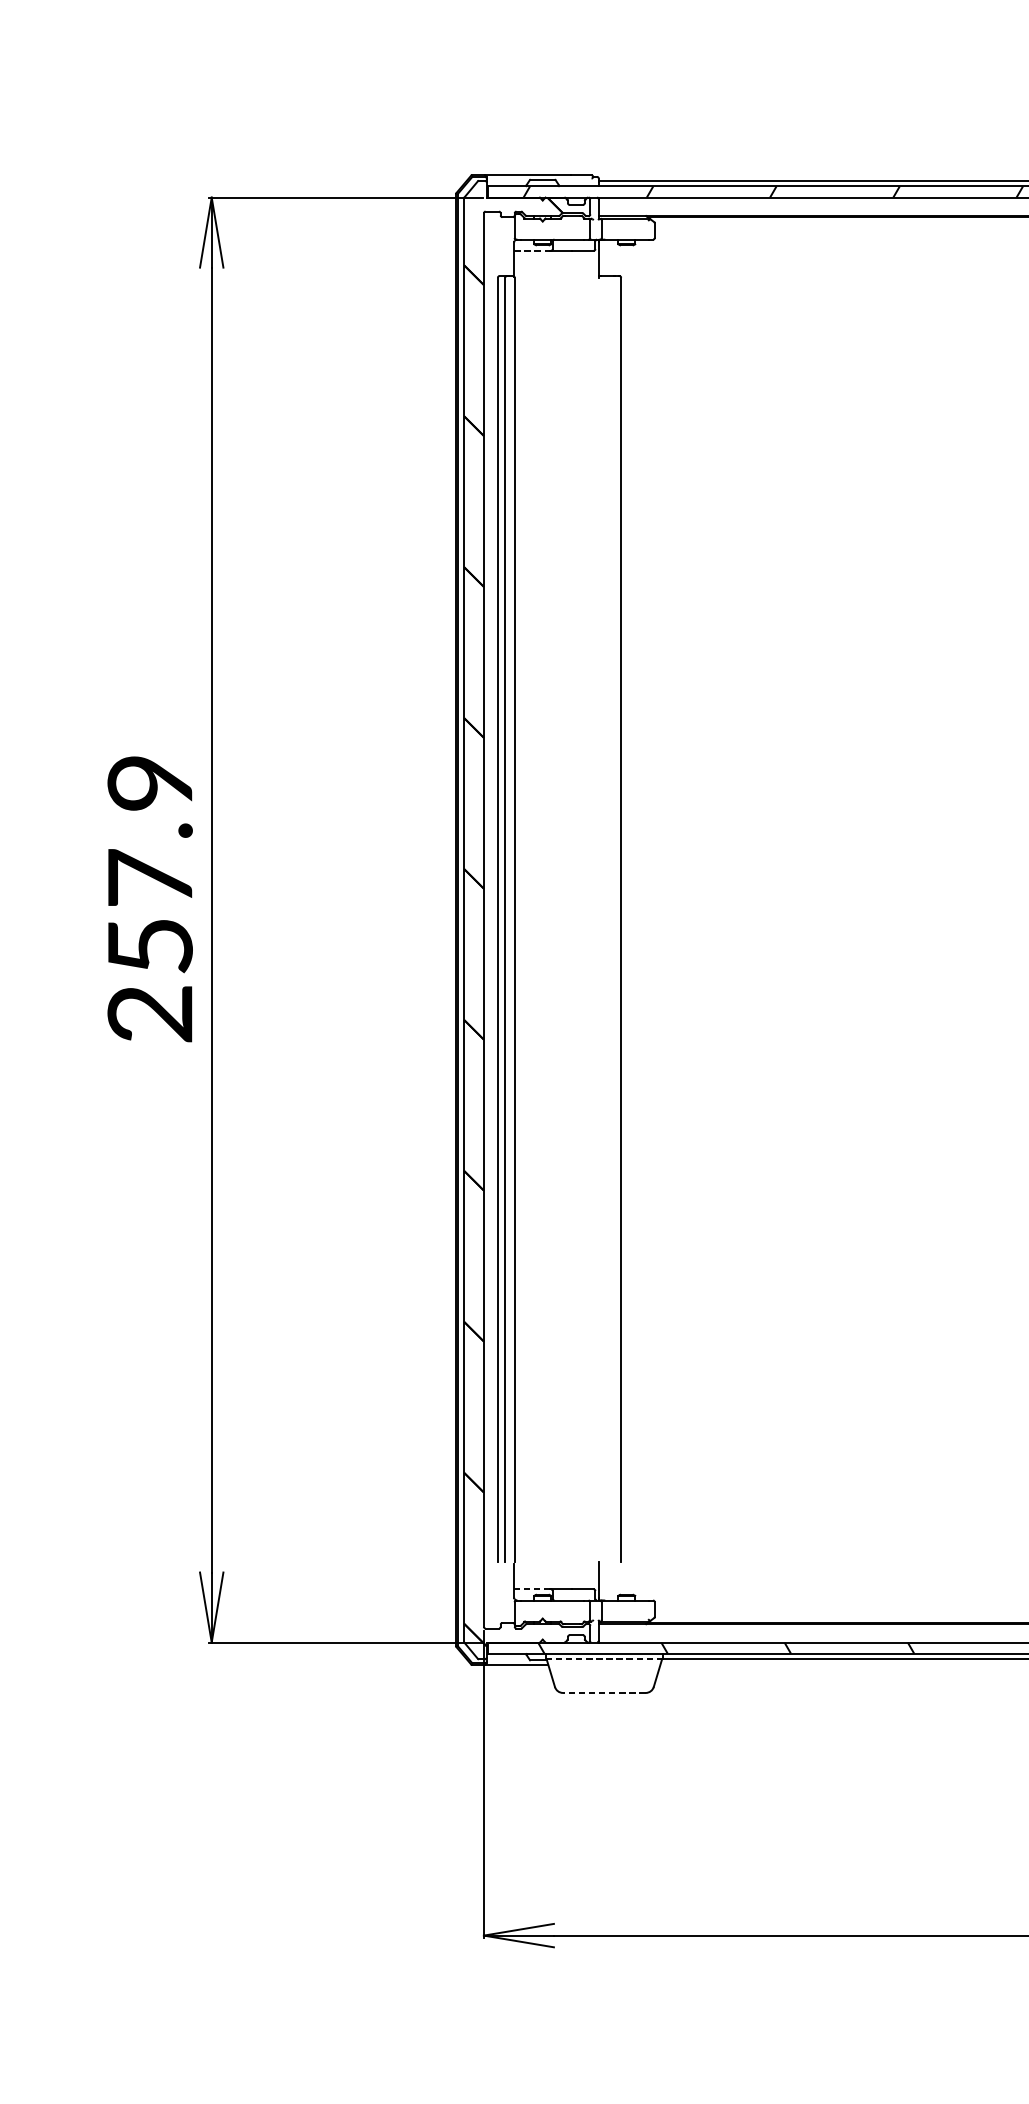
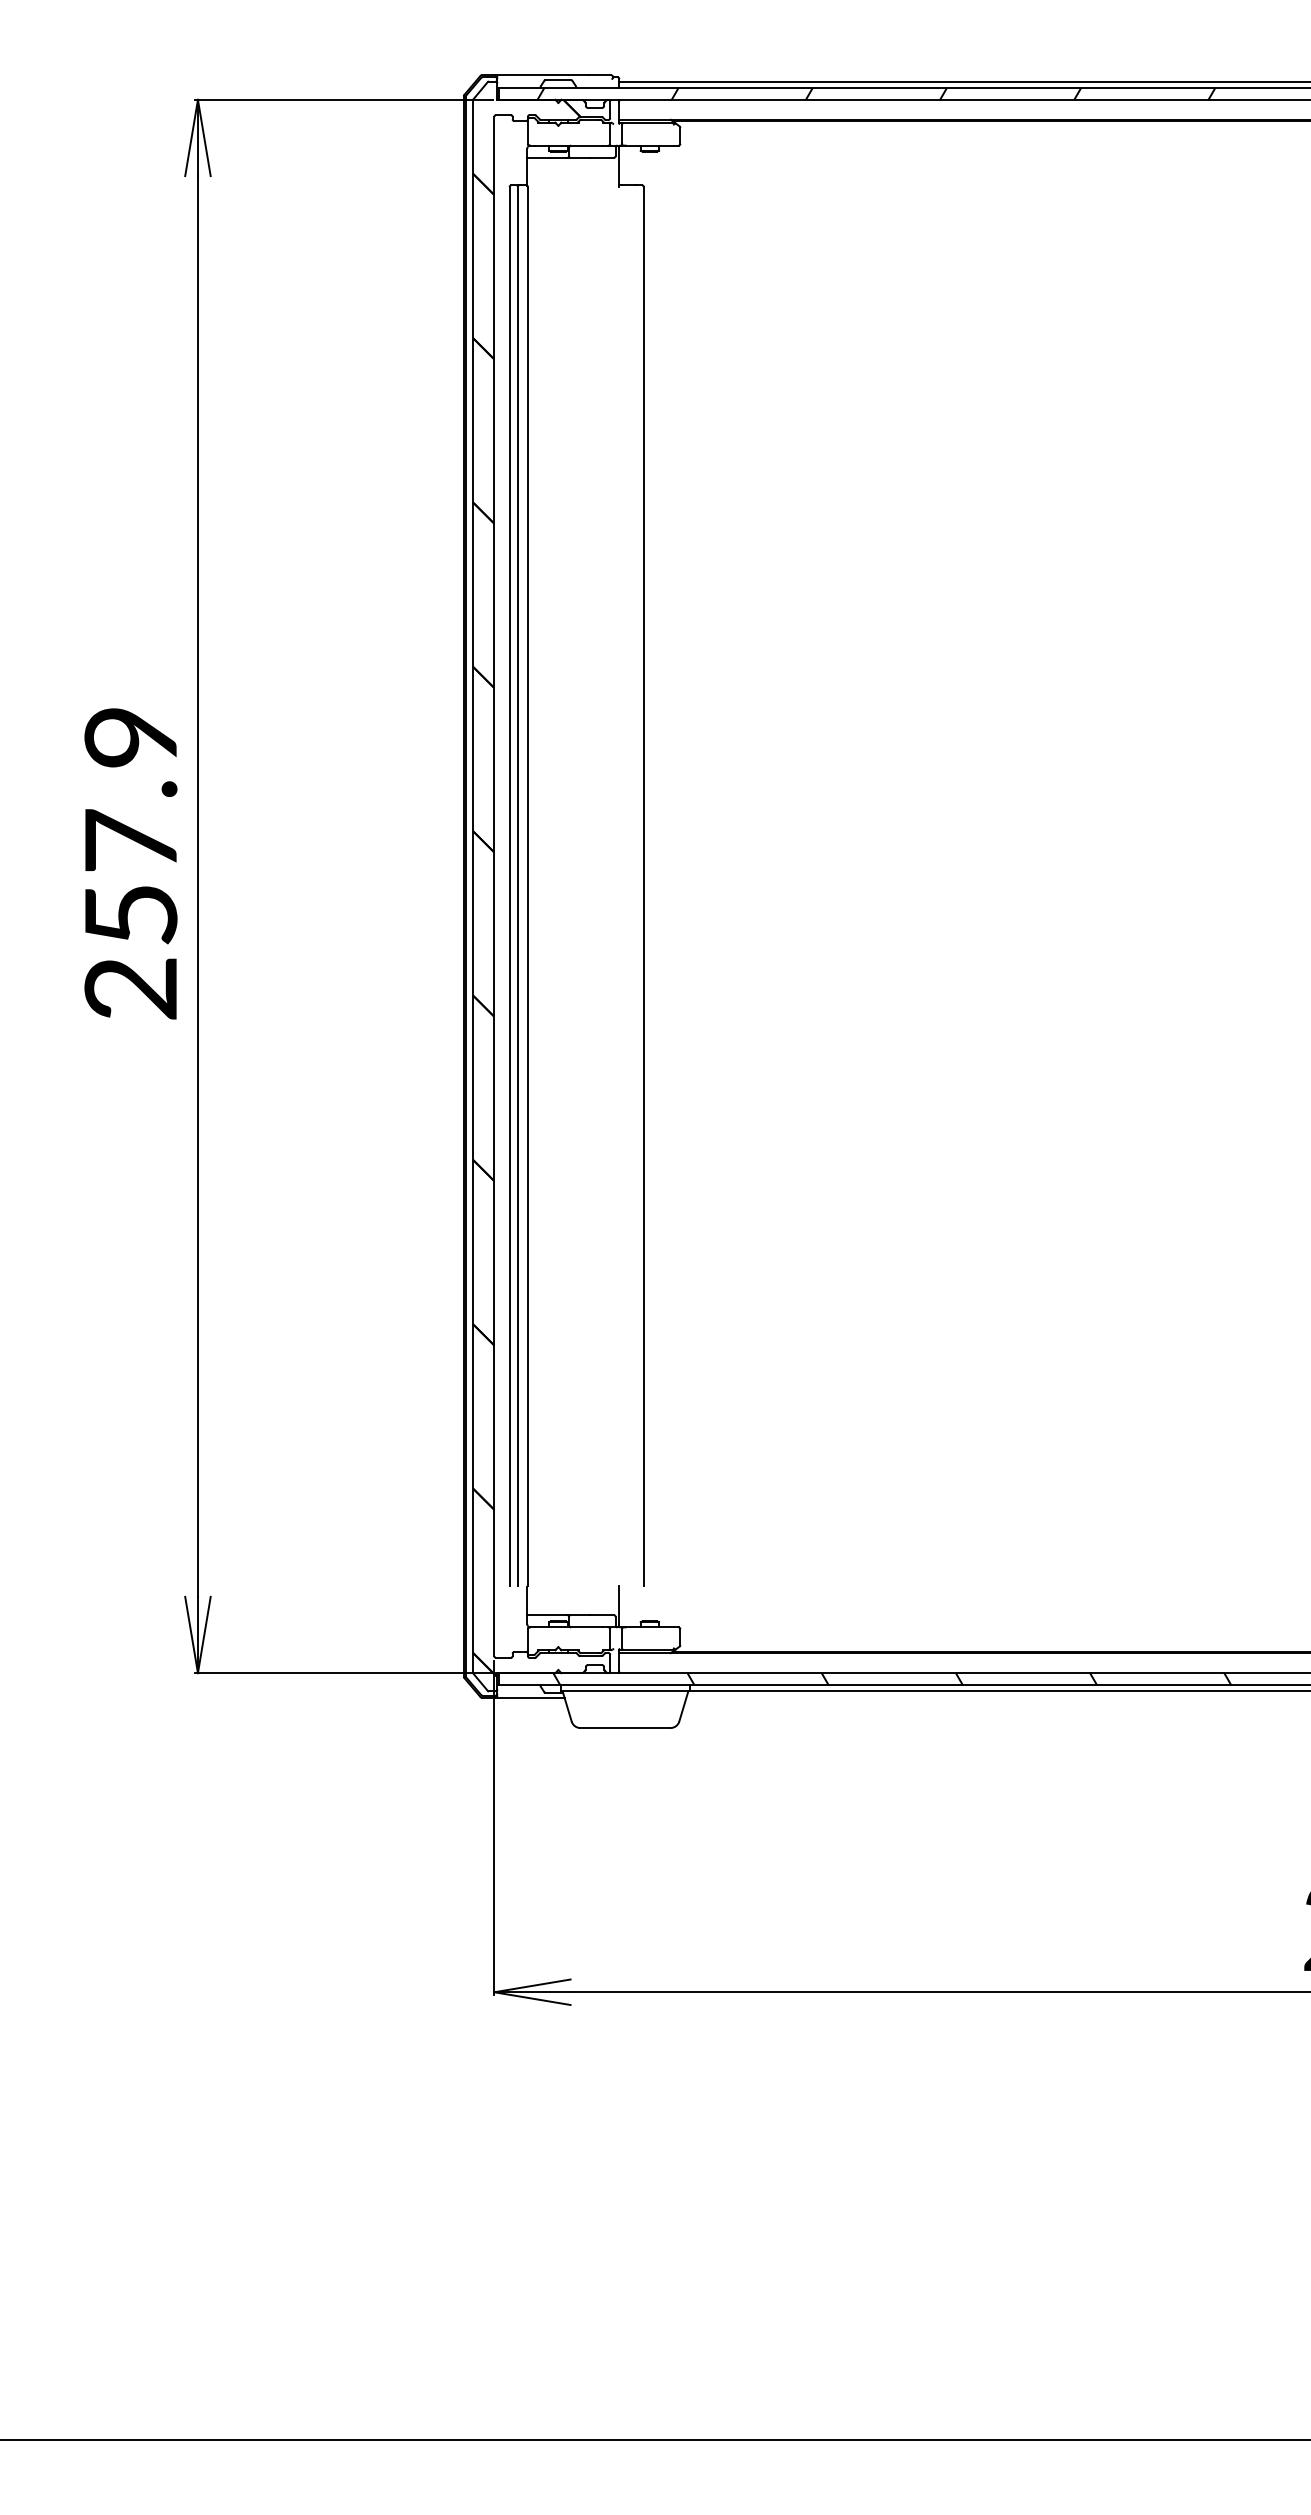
line: (531, 250) -> (546, 157), dashed -> solid
line: (531, 1589) -> (546, 1615), dashed -> solid
line: (604, 1659) -> (625, 1691), dashed -> solid
line: (604, 1693) -> (625, 1728), dashed -> solid

